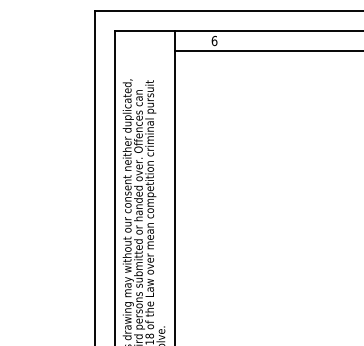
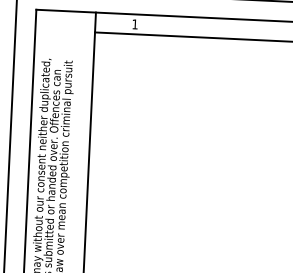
text: (214, 40) -> (135, 23), 6 -> 1

